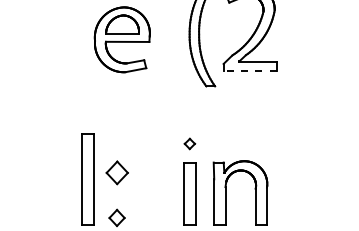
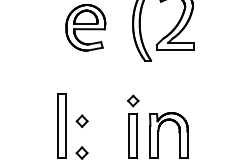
line: (250, 70) -> (175, 49), dashed -> solid
part: (189, 143) -> (133, 100), size x1.43
part: (116, 172) -> (81, 121), size x0.71

